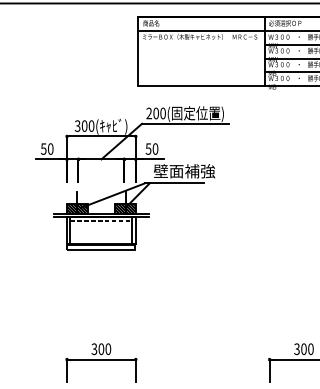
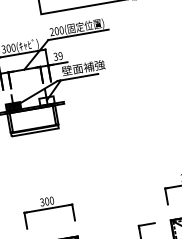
text: (152, 148) -> (58, 55), 50 -> 39
hatch: (125, 208) -> (46, 100), removed
line: (101, 220) -> (31, 112), removed

